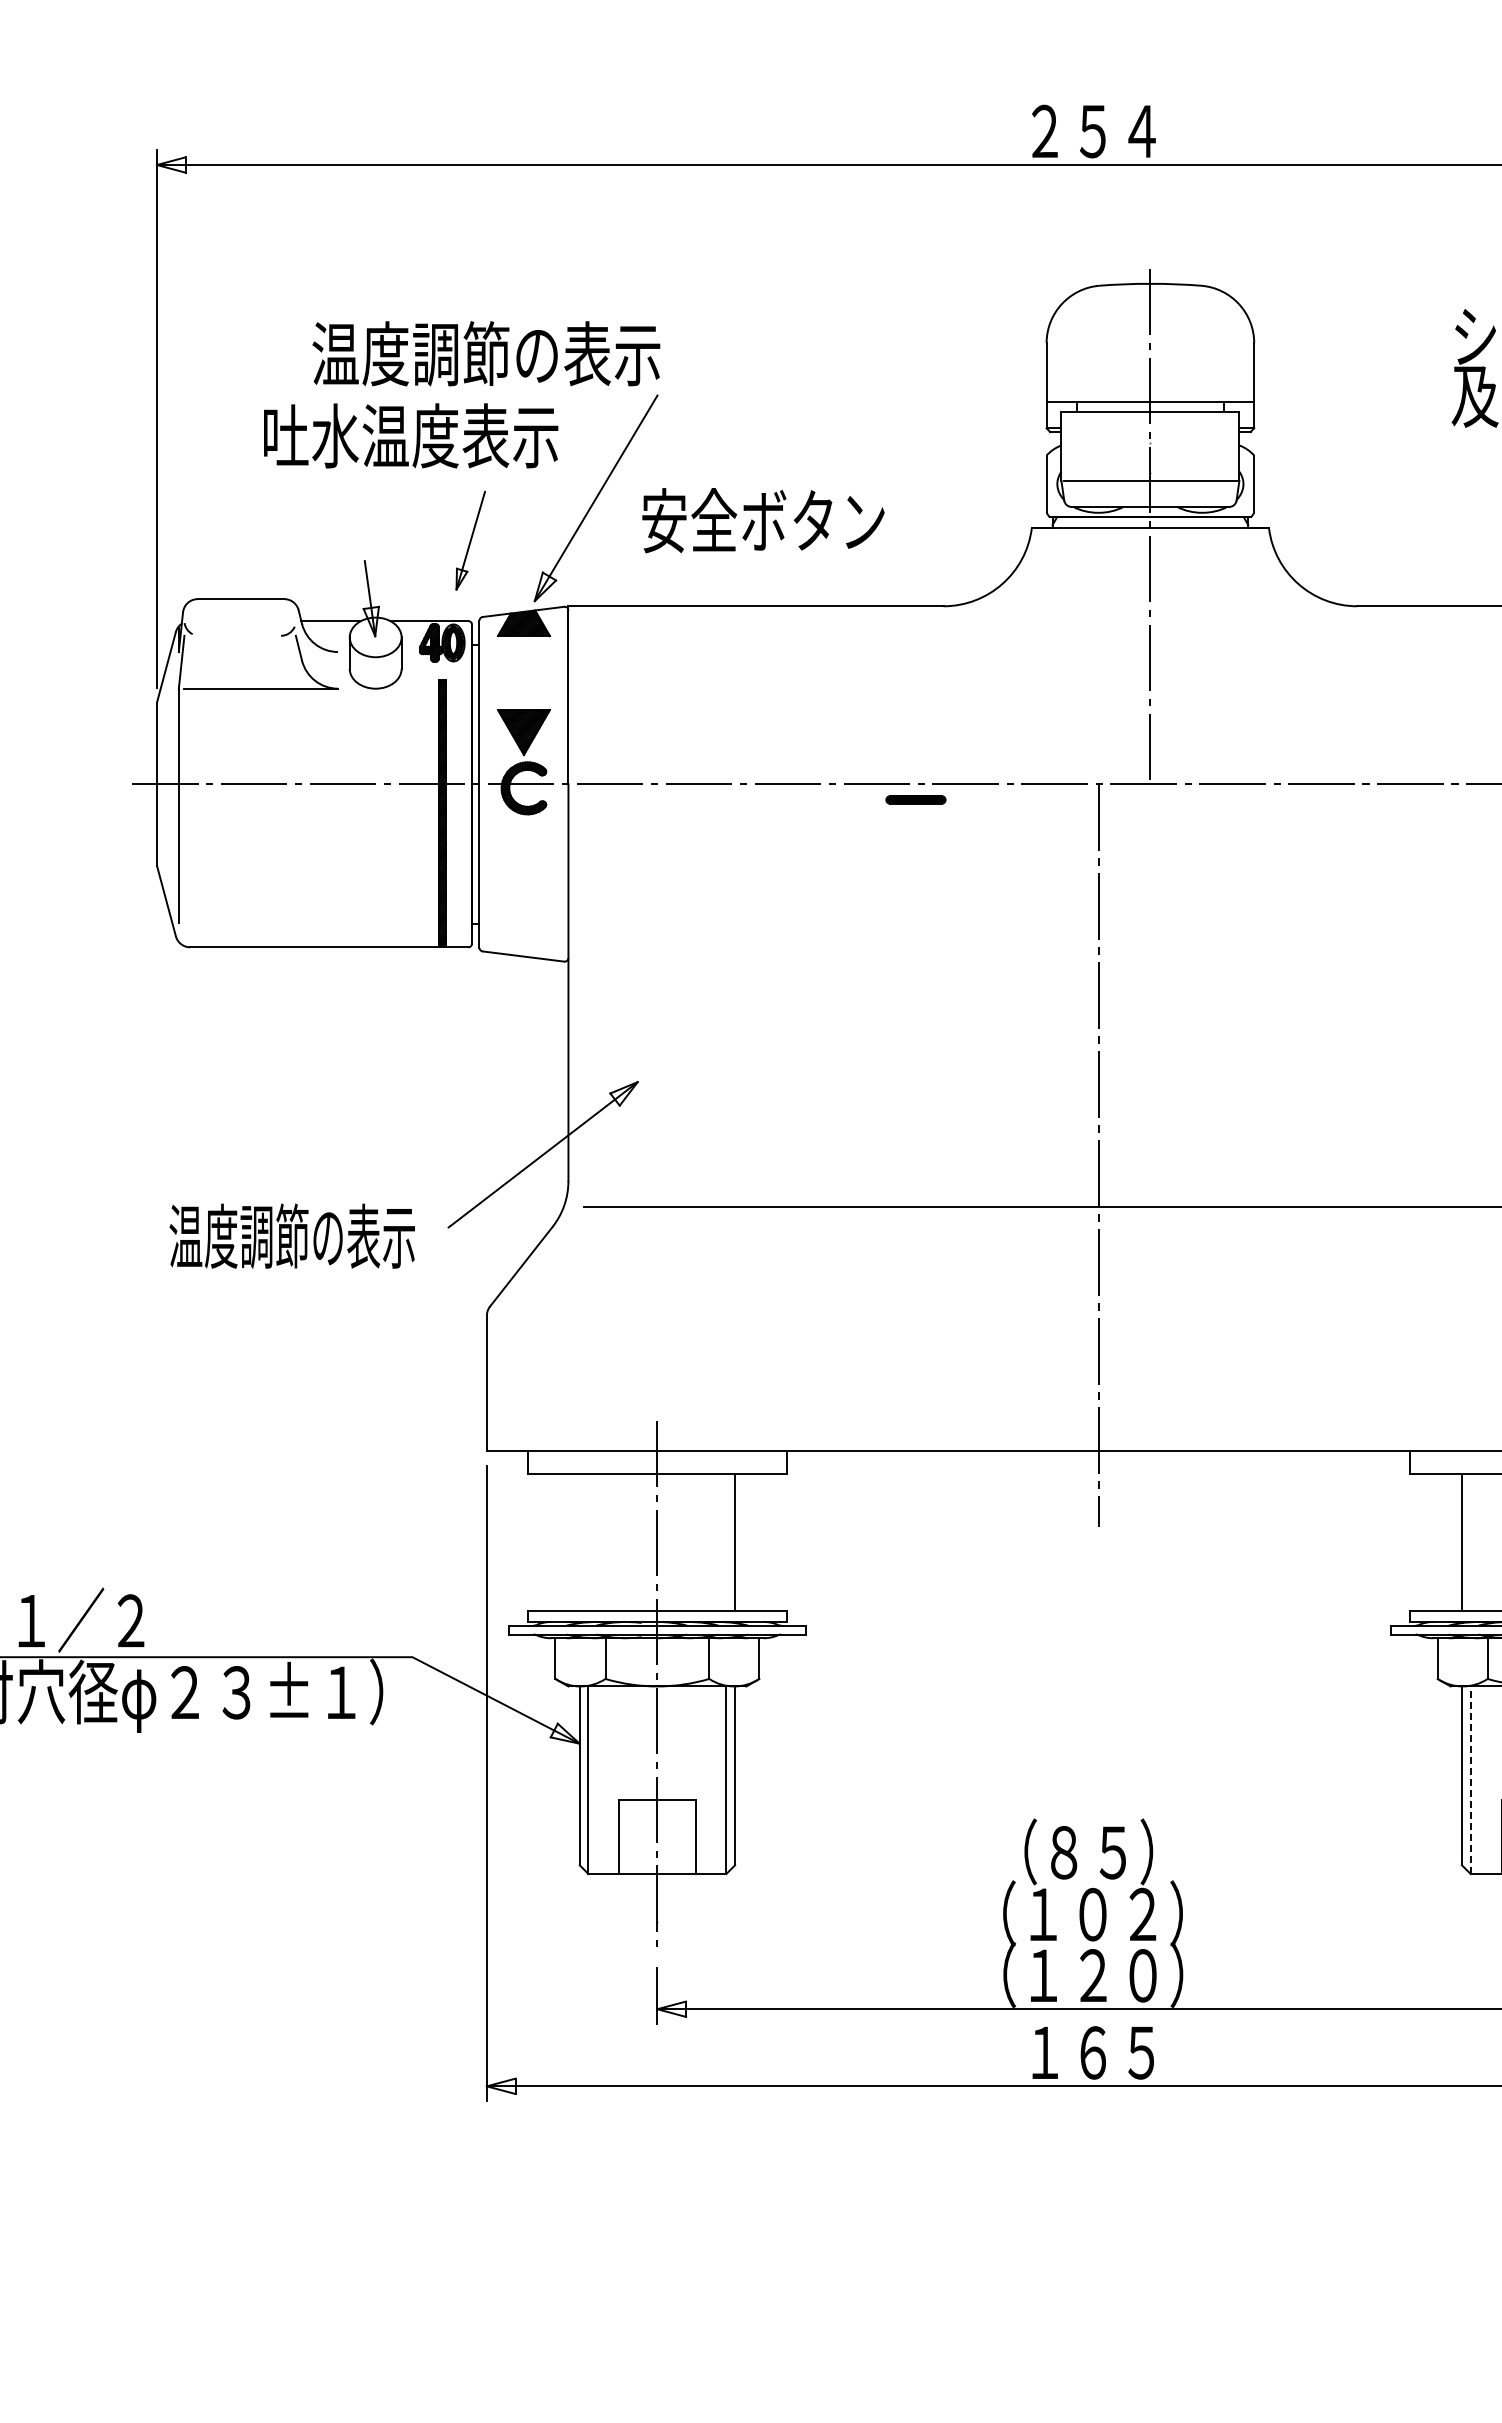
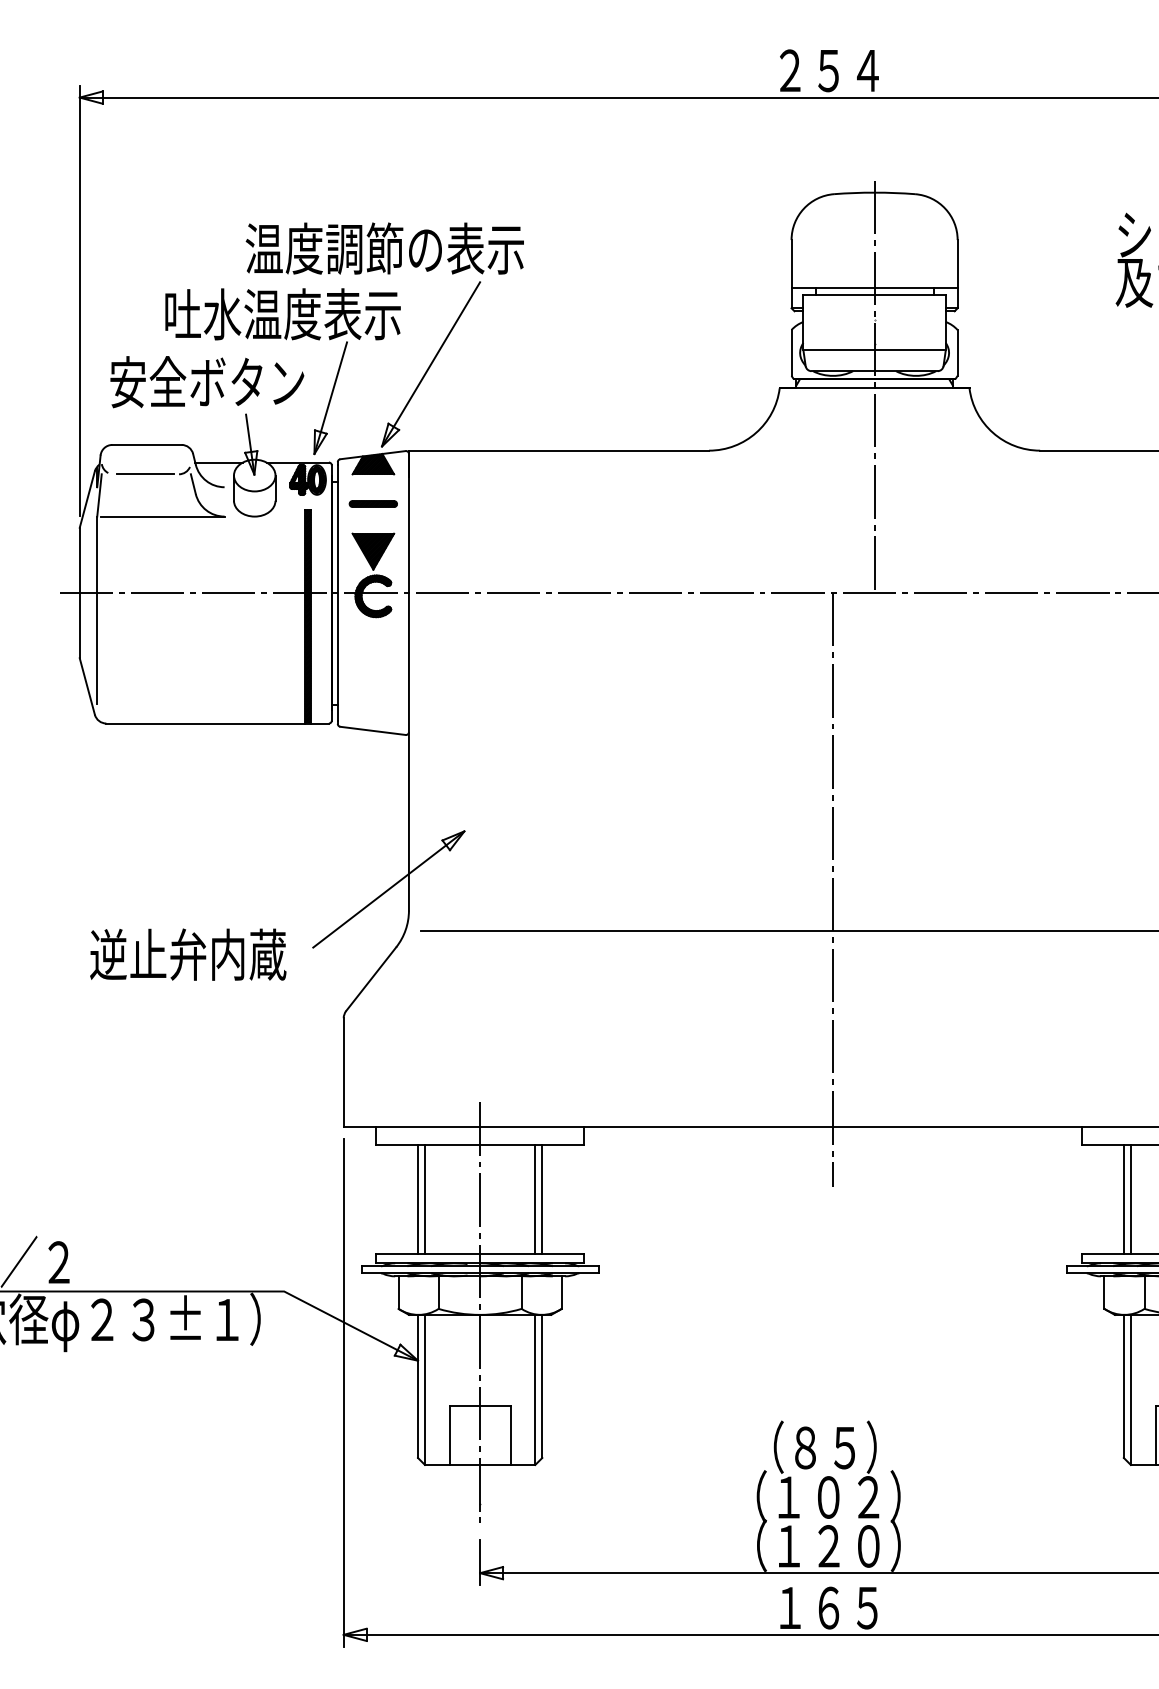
text: (486, 353) -> (385, 248), moved
text: (763, 520) -> (207, 382), moved
part: (470, 540) -> (330, 398), size x1.43
line: (239, 635) -> (145, 474), added
part: (915, 799) -> (373, 503), moved
text: (292, 1235) -> (188, 954), 温度調節の表示 -> 逆止弁内蔵
line: (579, 1541) -> (417, 1198), added
line: (588, 1541) -> (425, 1198), added
line: (726, 1541) -> (535, 1198), added
line: (1470, 1541) -> (1130, 1198), added
line: (1470, 1780) -> (1130, 1390), dashed -> solid

